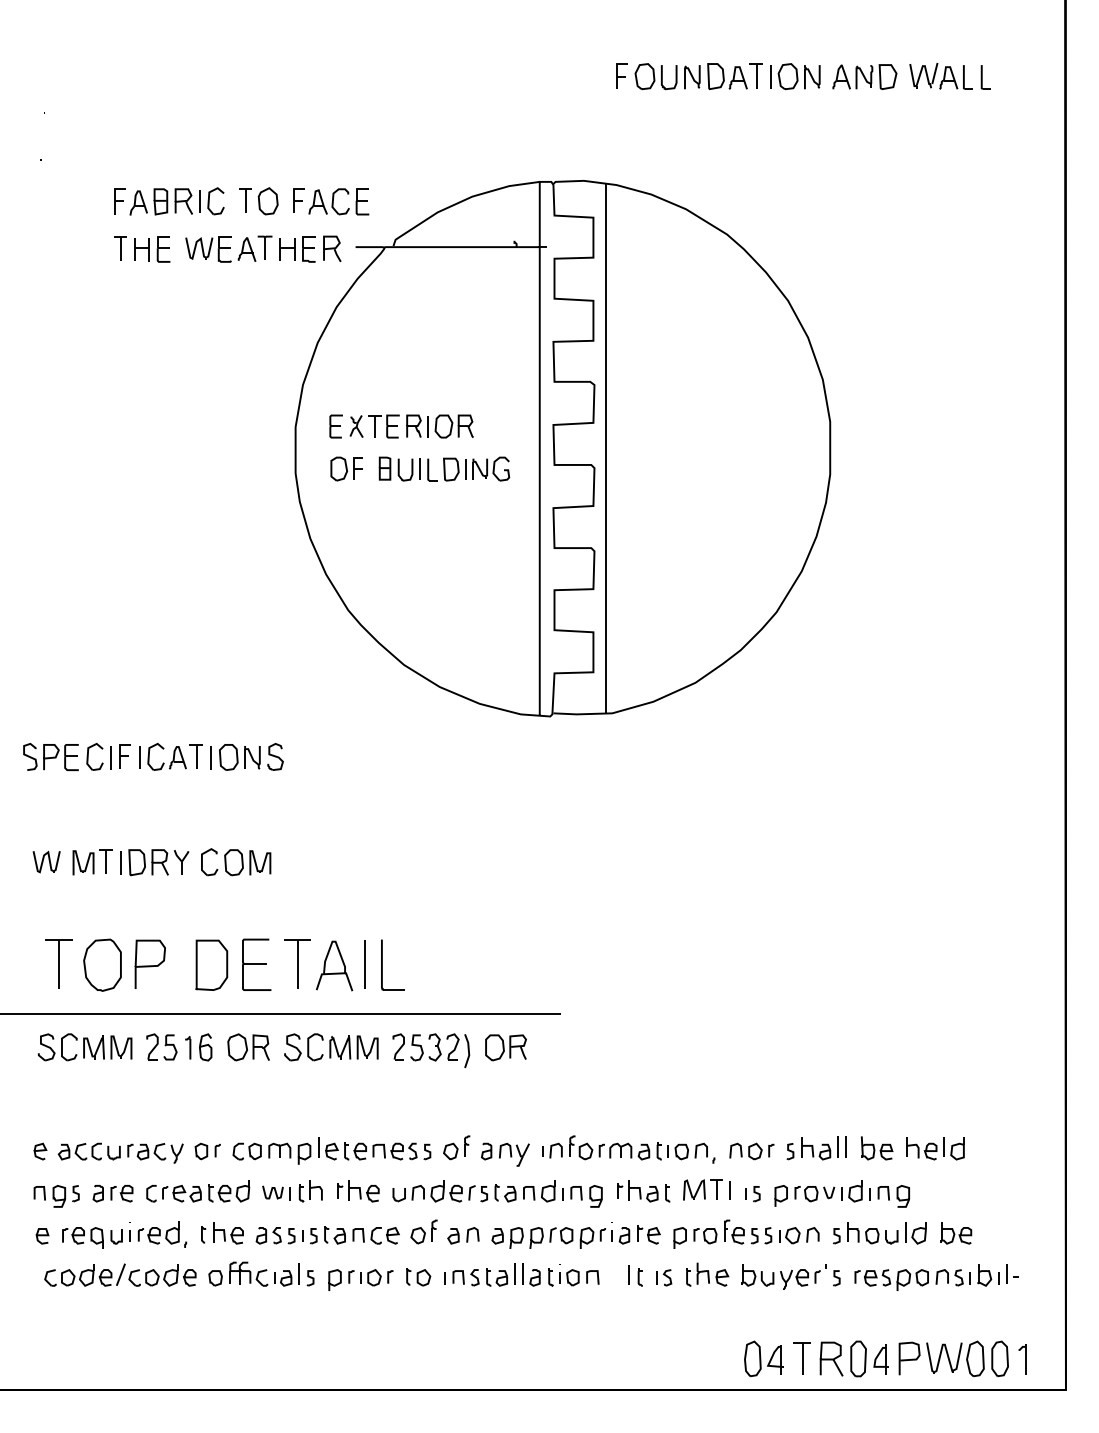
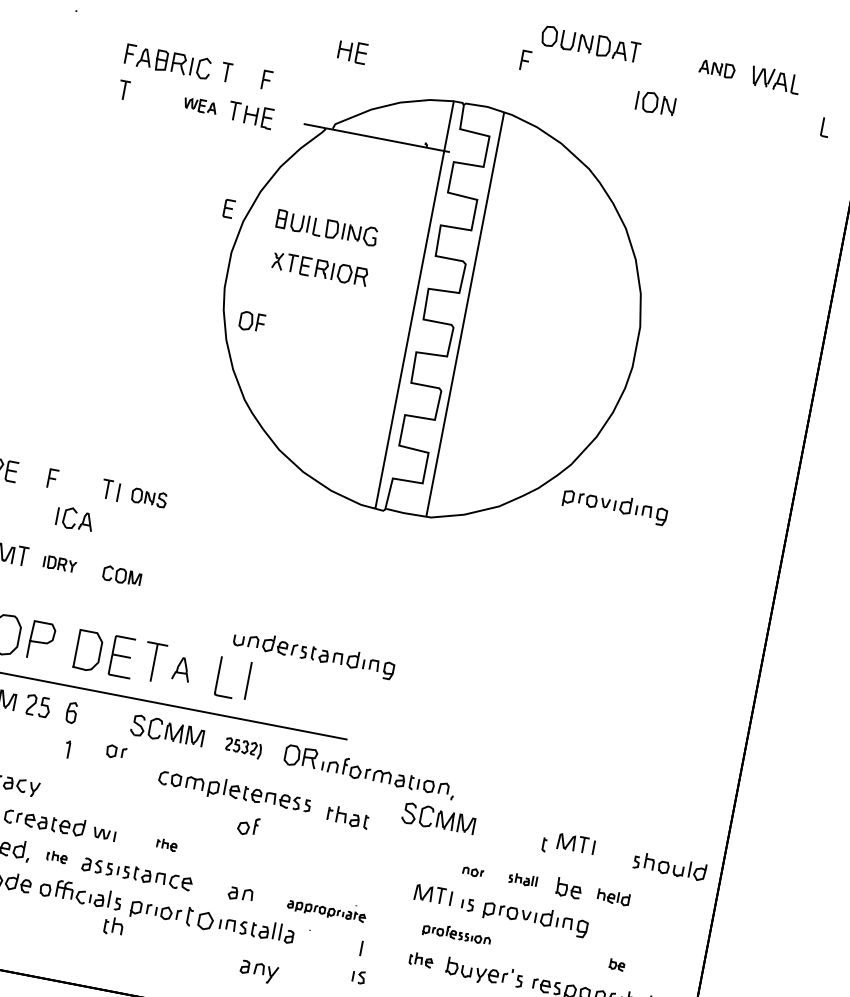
part: (621, 75) -> (525, 60), moved
part: (795, 76) -> (655, 103), moved
part: (864, 77) -> (717, 69), size x0.7
part: (985, 77) -> (825, 127), moved
part: (267, 201) -> (243, 76), removed
part: (338, 201) -> (297, 86), removed
part: (332, 248) -> (285, 121), removed
part: (152, 249) -> (353, 52), moved
part: (220, 249) -> (200, 105), size x0.6
part: (335, 426) -> (228, 208), moved
part: (346, 468) -> (252, 321), moved
part: (444, 468) -> (327, 227), moved
part: (841, 653) -> (614, 505), added
part: (251, 756) -> (149, 497), size x0.7
part: (102, 762) -> (34, 480), removed
part: (163, 762) -> (74, 523), moved
part: (154, 862) -> (59, 564), size x0.6
part: (236, 862) -> (122, 576), size x0.7
line: (364, 964) -> (247, 681), moved
part: (334, 965) -> (182, 669), size x0.6
part: (188, 1047) -> (67, 749), moved
part: (248, 1047) -> (104, 719), removed
part: (431, 1050) -> (243, 748), size x0.6
part: (874, 1090) -> (575, 843), added
part: (695, 1092) -> (438, 819), added
part: (816, 1148) -> (522, 879), size x0.6
part: (935, 1148) -> (613, 897), size x0.7
part: (628, 1149) -> (388, 776), moved
part: (331, 1150) -> (234, 790), moved
part: (207, 1151) -> (116, 752), moved
part: (751, 1151) -> (472, 872), size x0.6
part: (505, 1154) -> (259, 972), moved
part: (310, 1191) -> (113, 926), moved
part: (358, 1191) -> (167, 845), size x0.6
part: (643, 1191) -> (348, 817), moved
part: (497, 1193) -> (313, 654), moved
part: (423, 1231) -> (210, 885), removed
part: (222, 1233) -> (57, 857), size x0.6
part: (746, 1233) -> (457, 934), size x0.6
part: (879, 1233) -> (669, 866), moved
part: (956, 1233) -> (617, 965), size x0.6
part: (575, 1236) -> (326, 911), size x0.6
part: (707, 1274) -> (421, 959), size x0.7
part: (418, 1277) -> (200, 919), size x1.4
part: (573, 1277) -> (318, 942), removed
part: (639, 1277) -> (543, 844), moved
part: (664, 1277) -> (359, 977), moved

